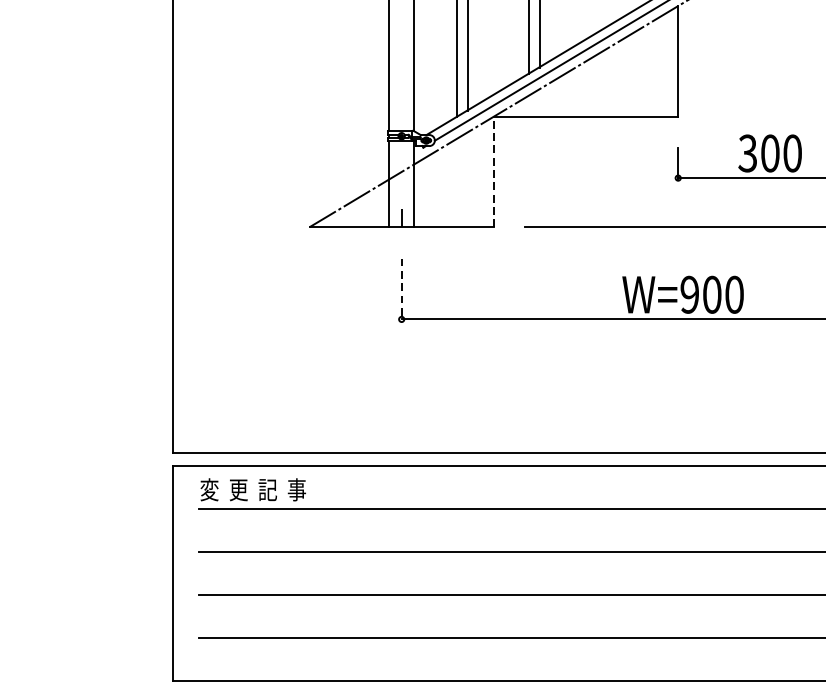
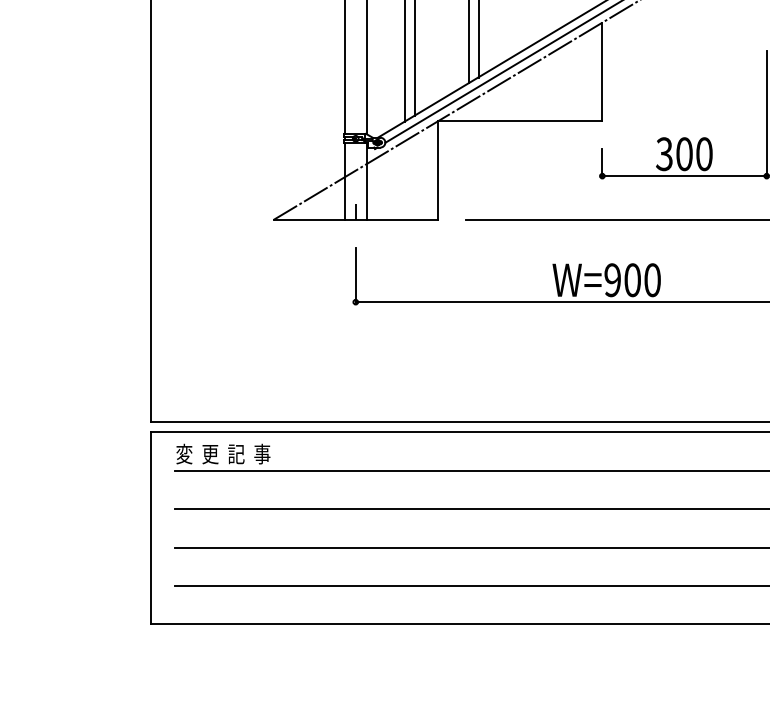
line: (493, 171) -> (437, 170), dashed -> solid
line: (401, 289) -> (355, 275), dashed -> solid

